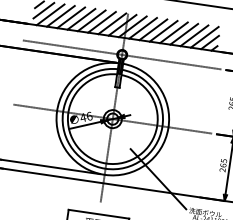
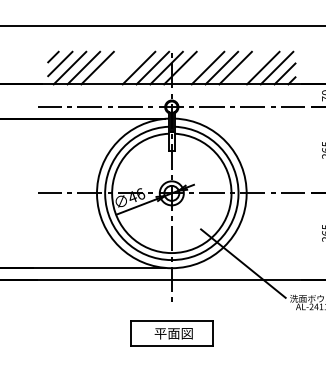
line: (81, 18) -> (111, 67), removed
line: (91, 20) -> (124, 67), removed
line: (142, 27) -> (193, 67), removed
line: (184, 33) -> (249, 67), removed

